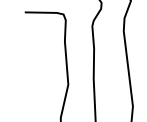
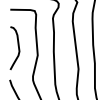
curve: (37, 73) -> (18, 48), added

